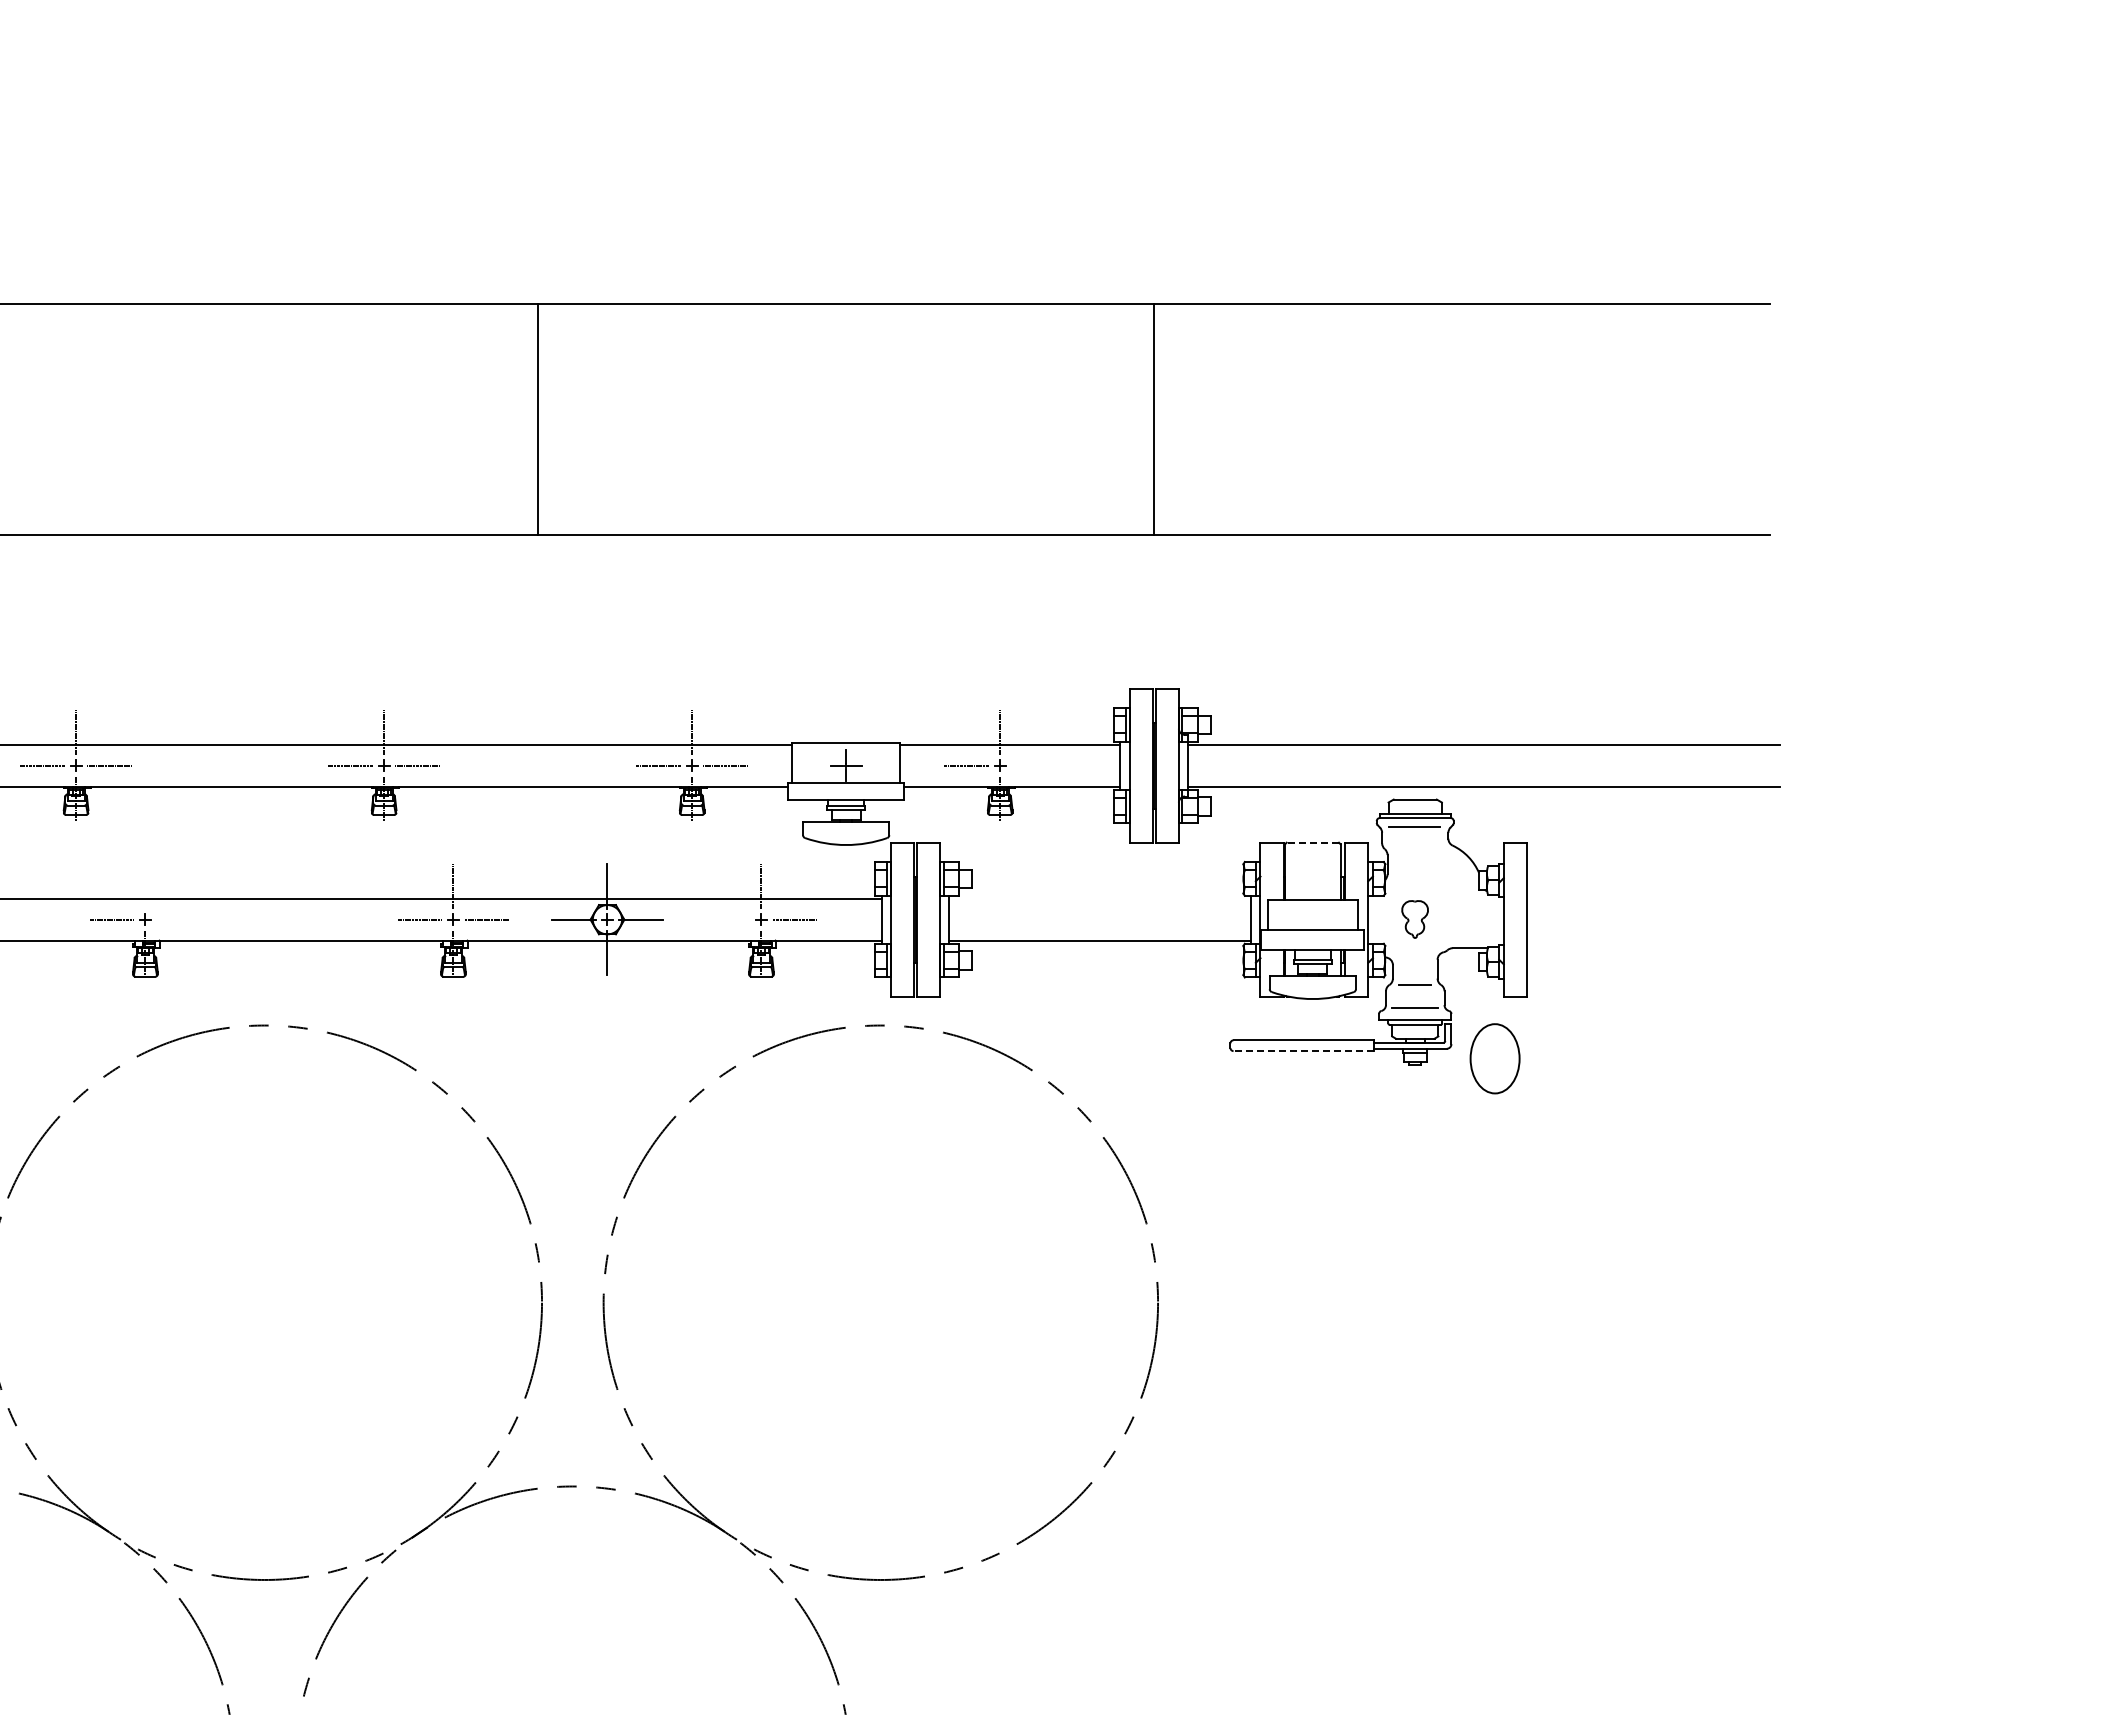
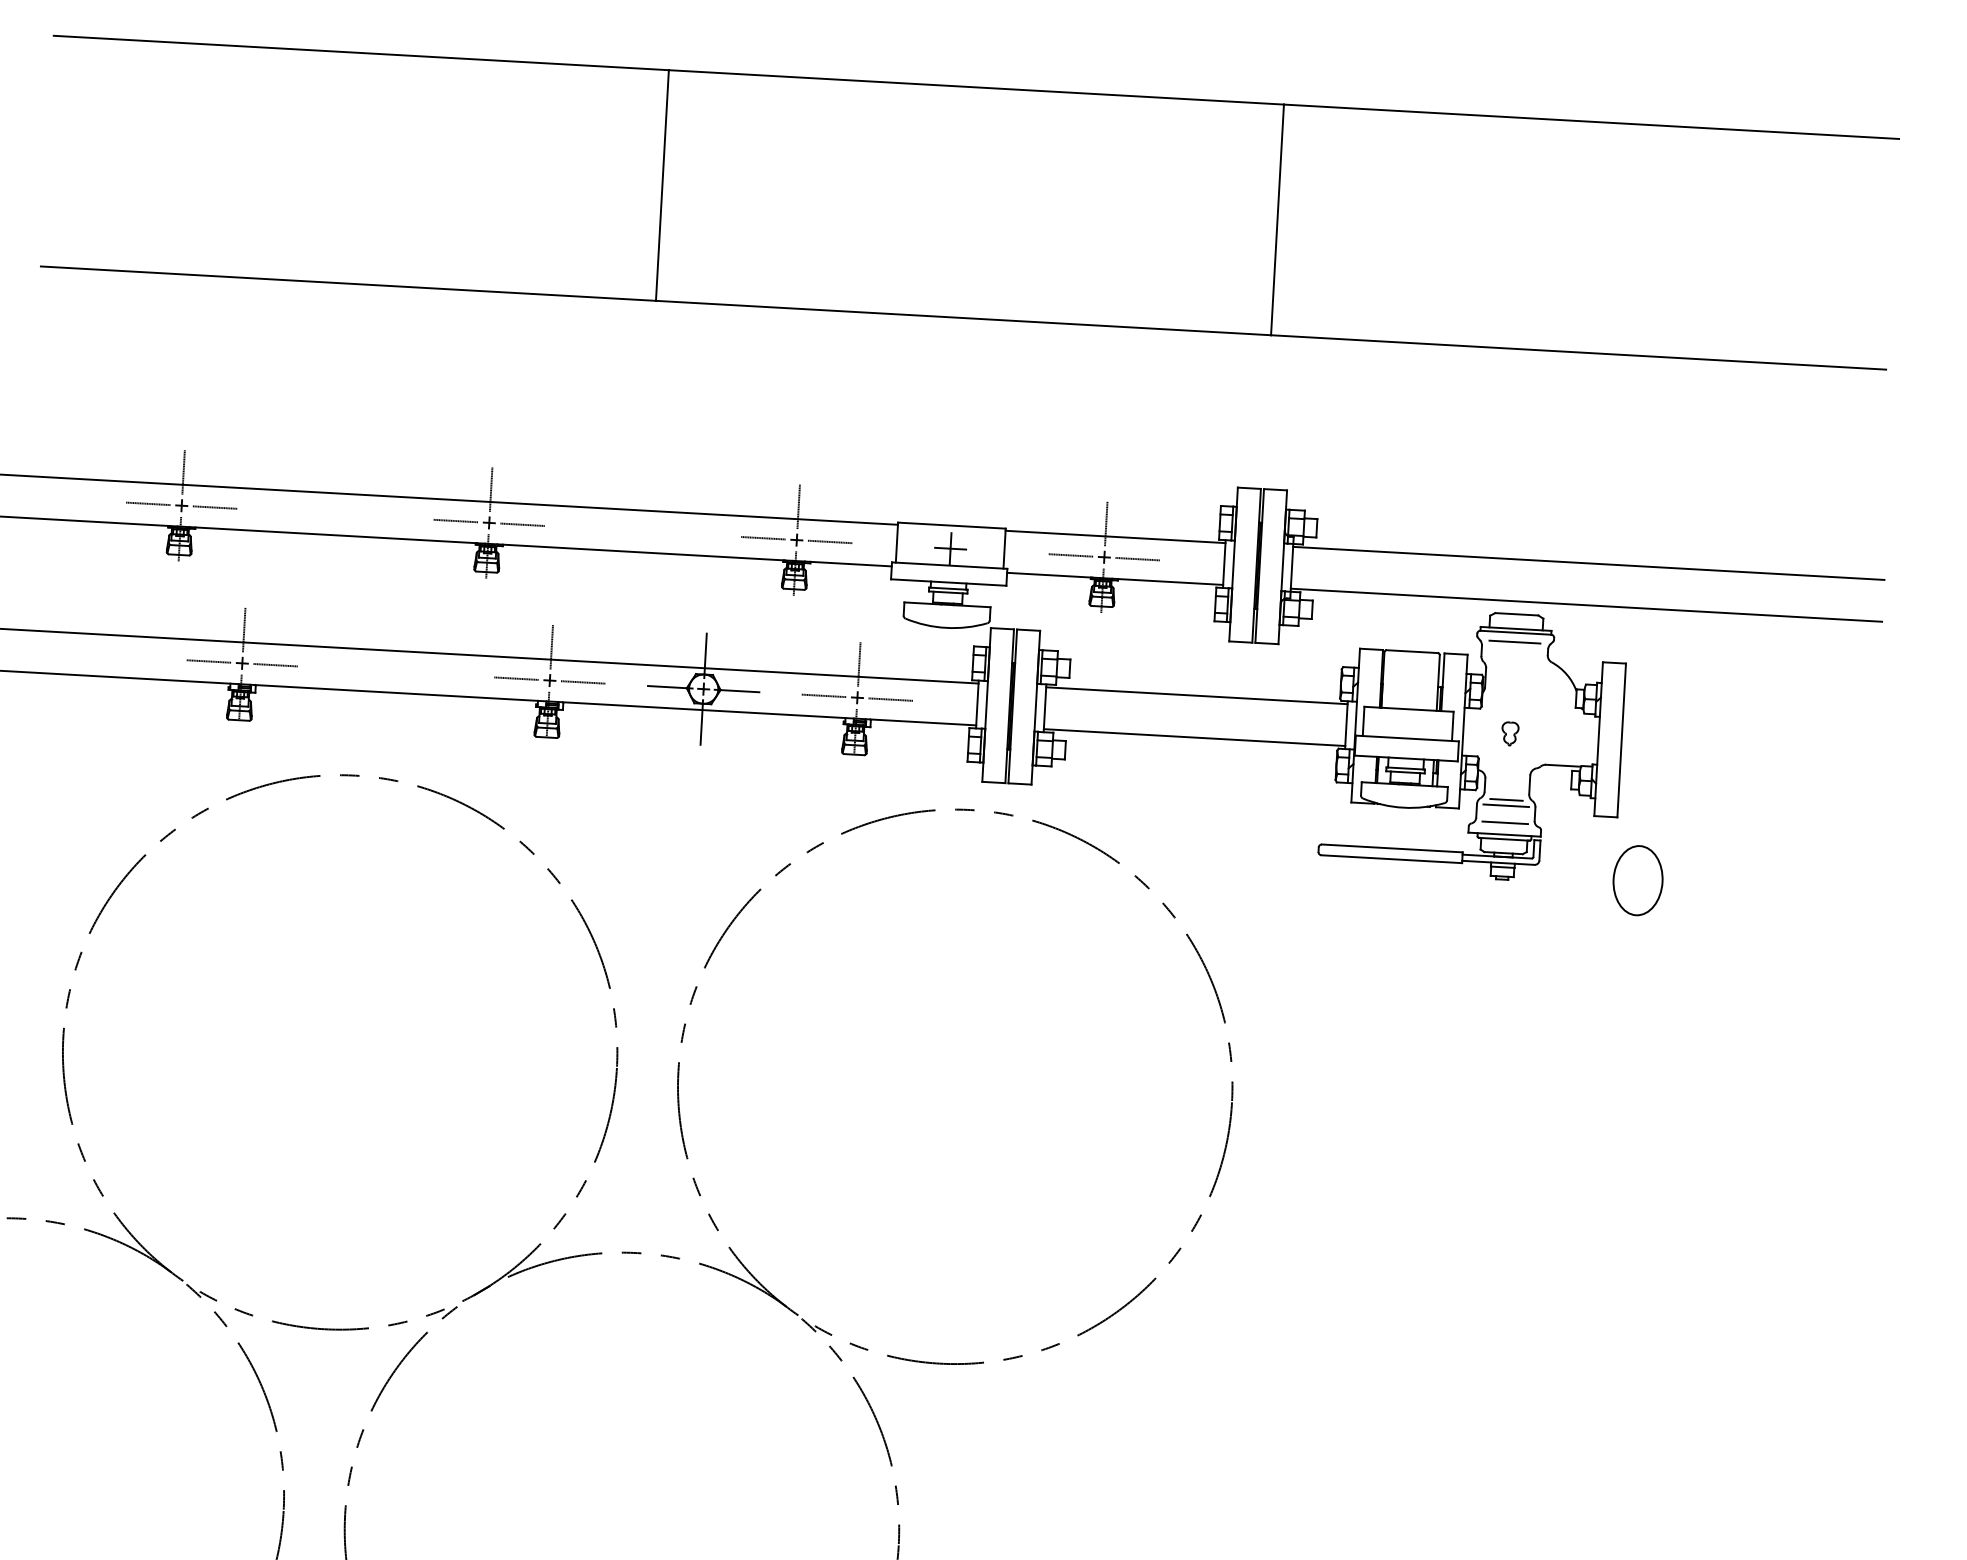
line: (1033, 765) -> (1137, 558), added
line: (1312, 842) -> (1411, 651), dashed -> solid
line: (145, 886) -> (244, 630), added
line: (1100, 898) -> (1197, 695), added
line: (178, 919) -> (275, 664), added
line: (727, 919) -> (823, 695), added
part: (1415, 919) -> (1510, 734), size x0.62
line: (1415, 991) -> (1506, 805), added
line: (1303, 1051) -> (1391, 859), dashed -> solid
part: (1494, 1058) -> (1637, 880), moved

